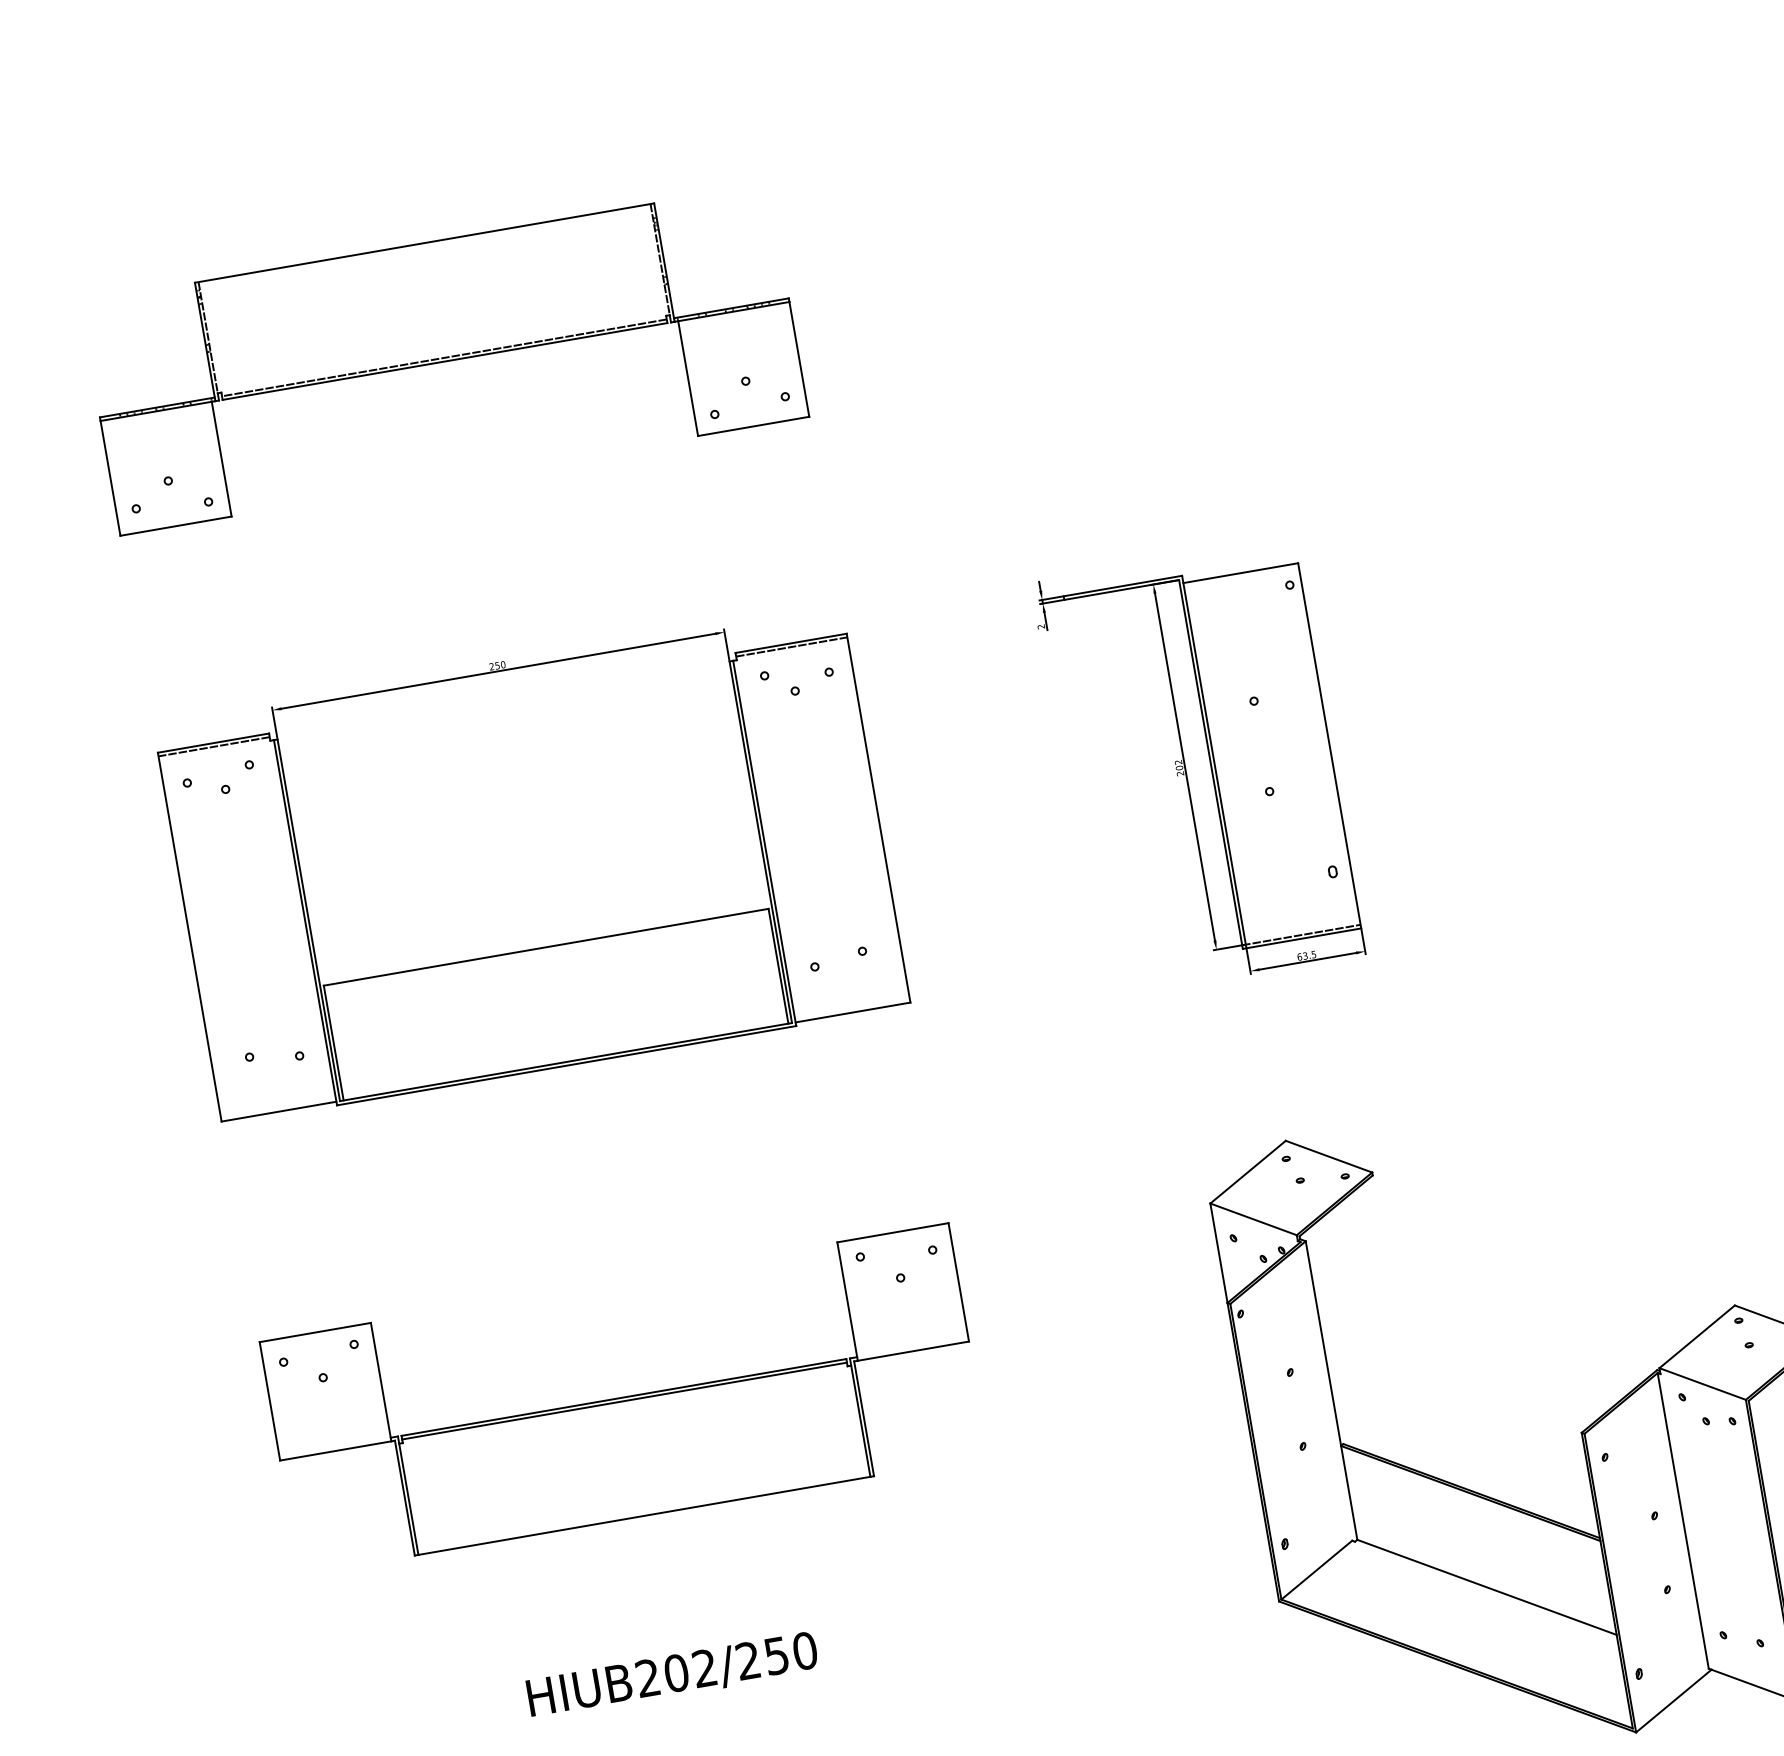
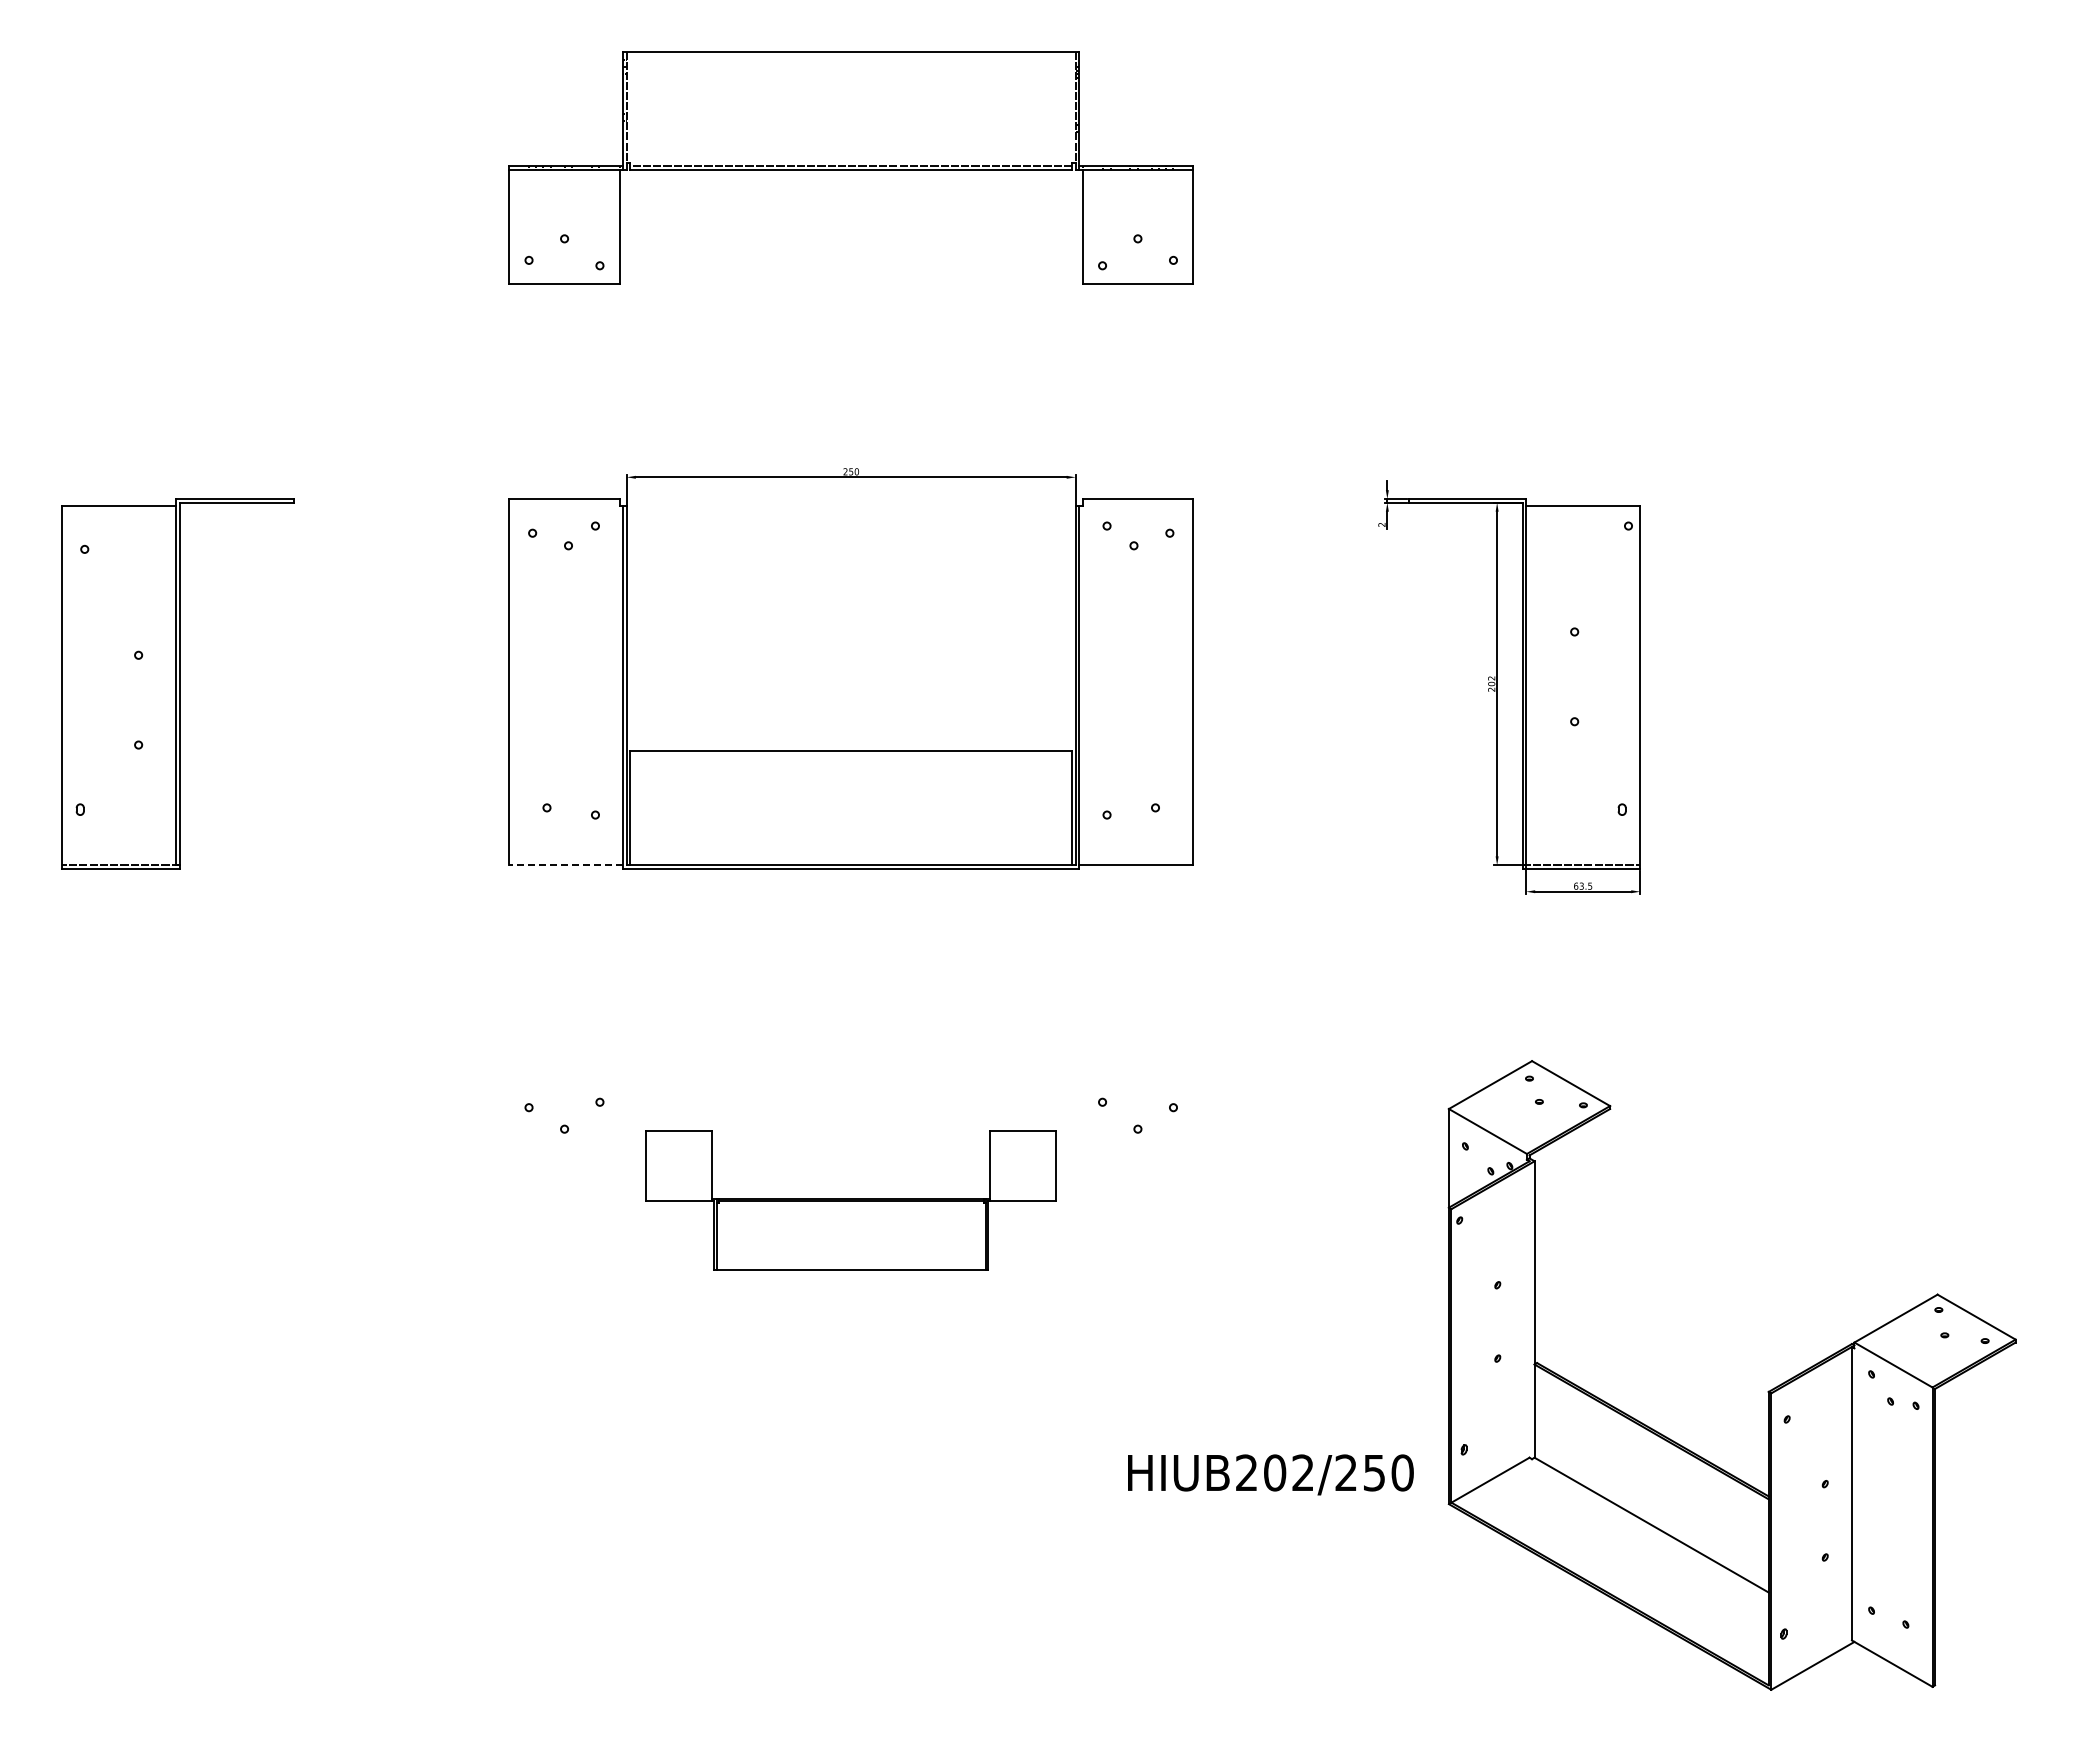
line: (791, 646) -> (1137, 502), removed
line: (214, 746) -> (564, 502), removed
line: (279, 1111) -> (566, 865), solid -> dashed
part: (623, 1398) -> (850, 1199), size x0.6
text: (672, 1675) -> (1270, 1474), moved

